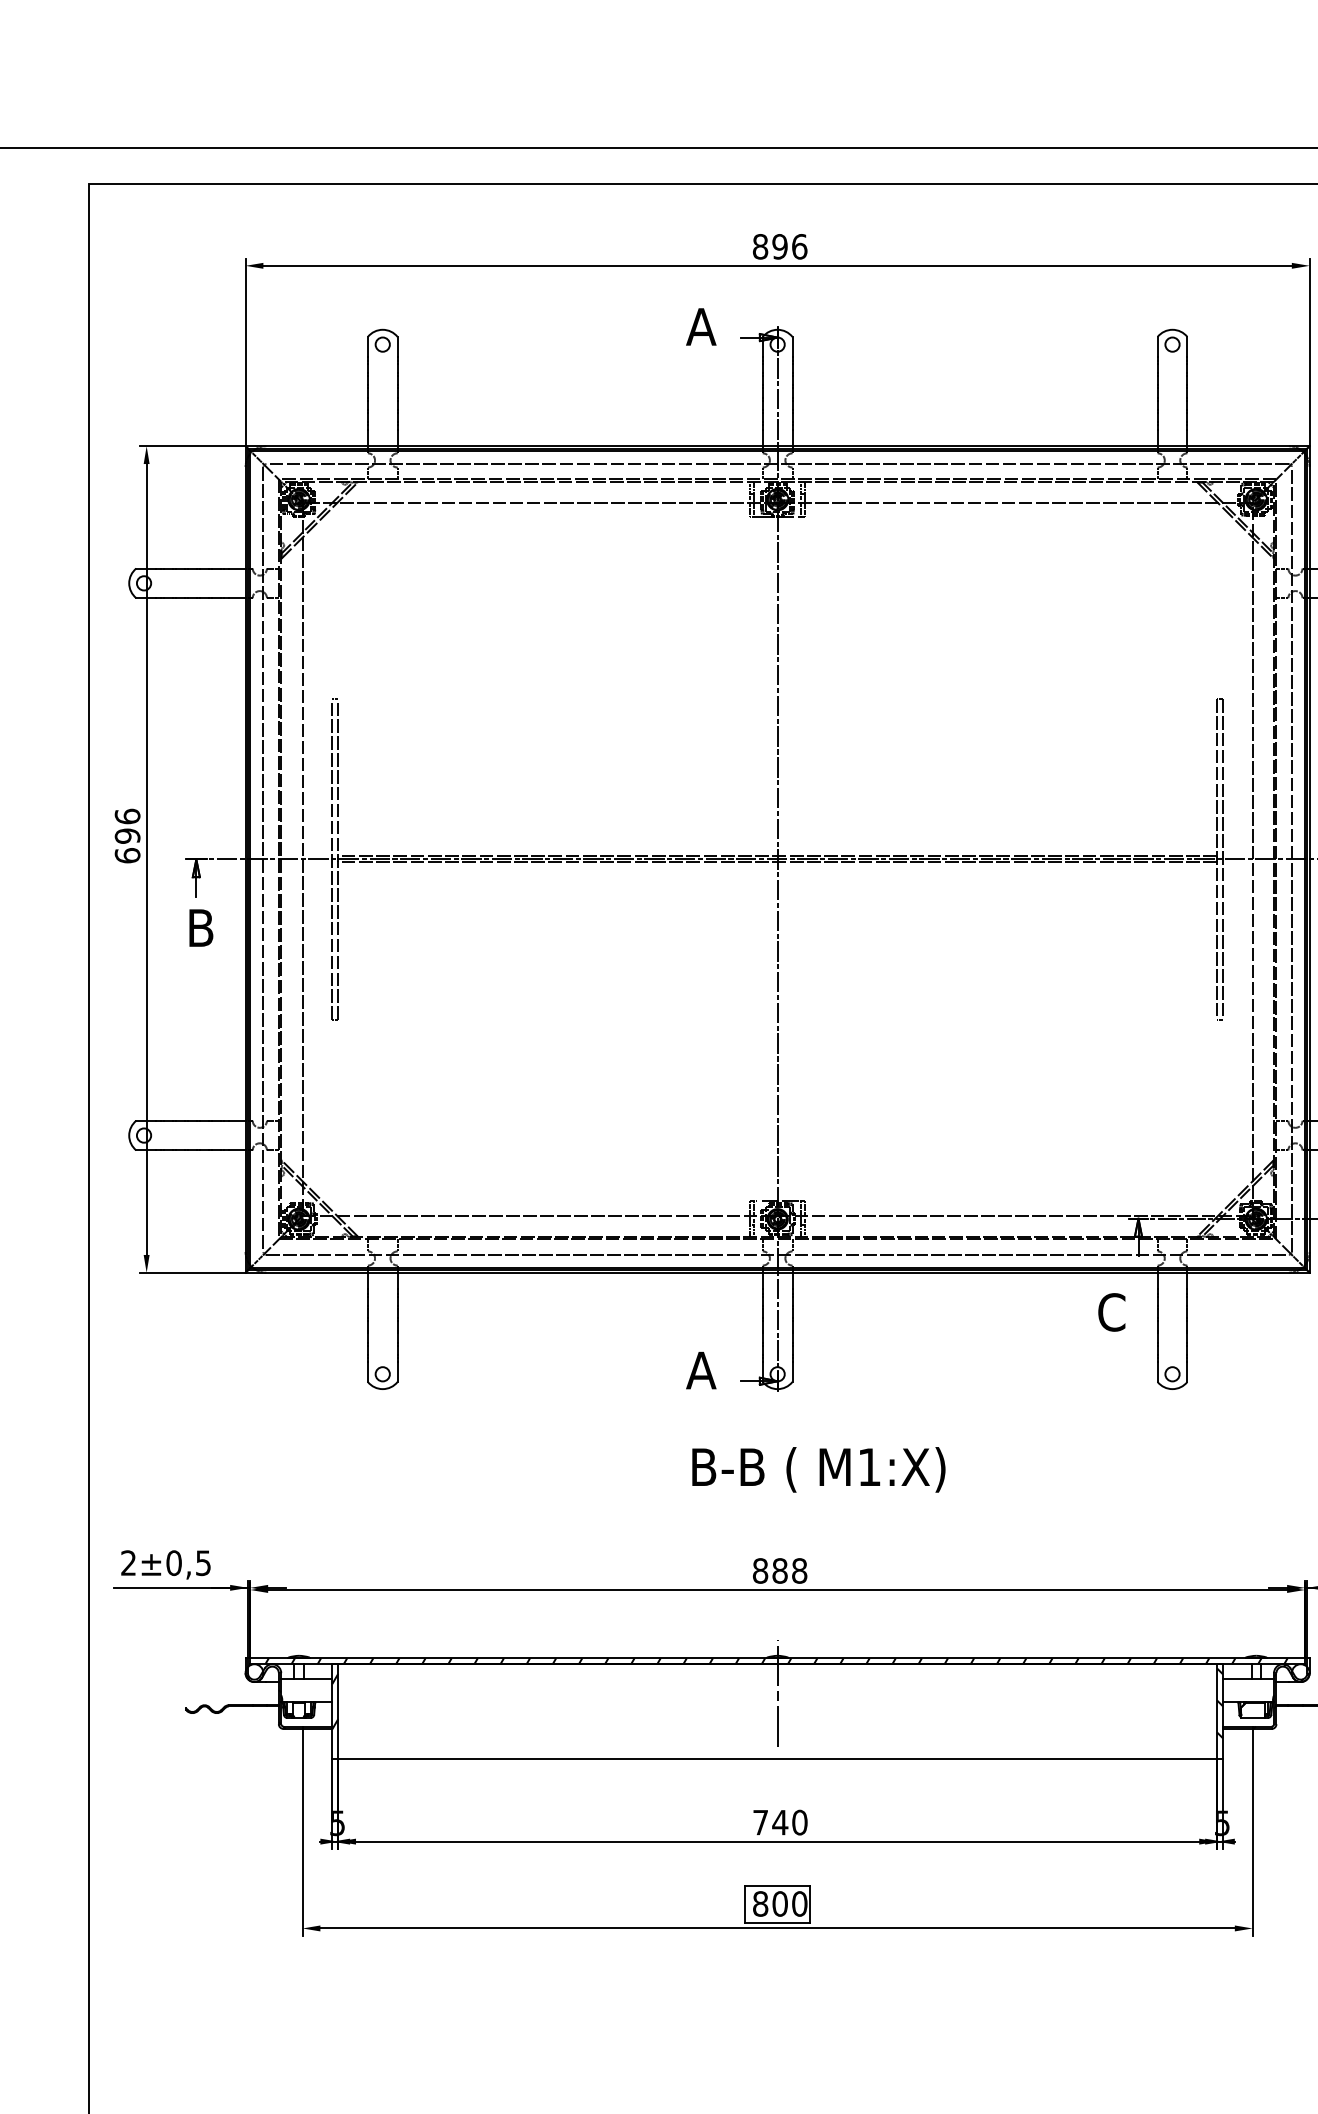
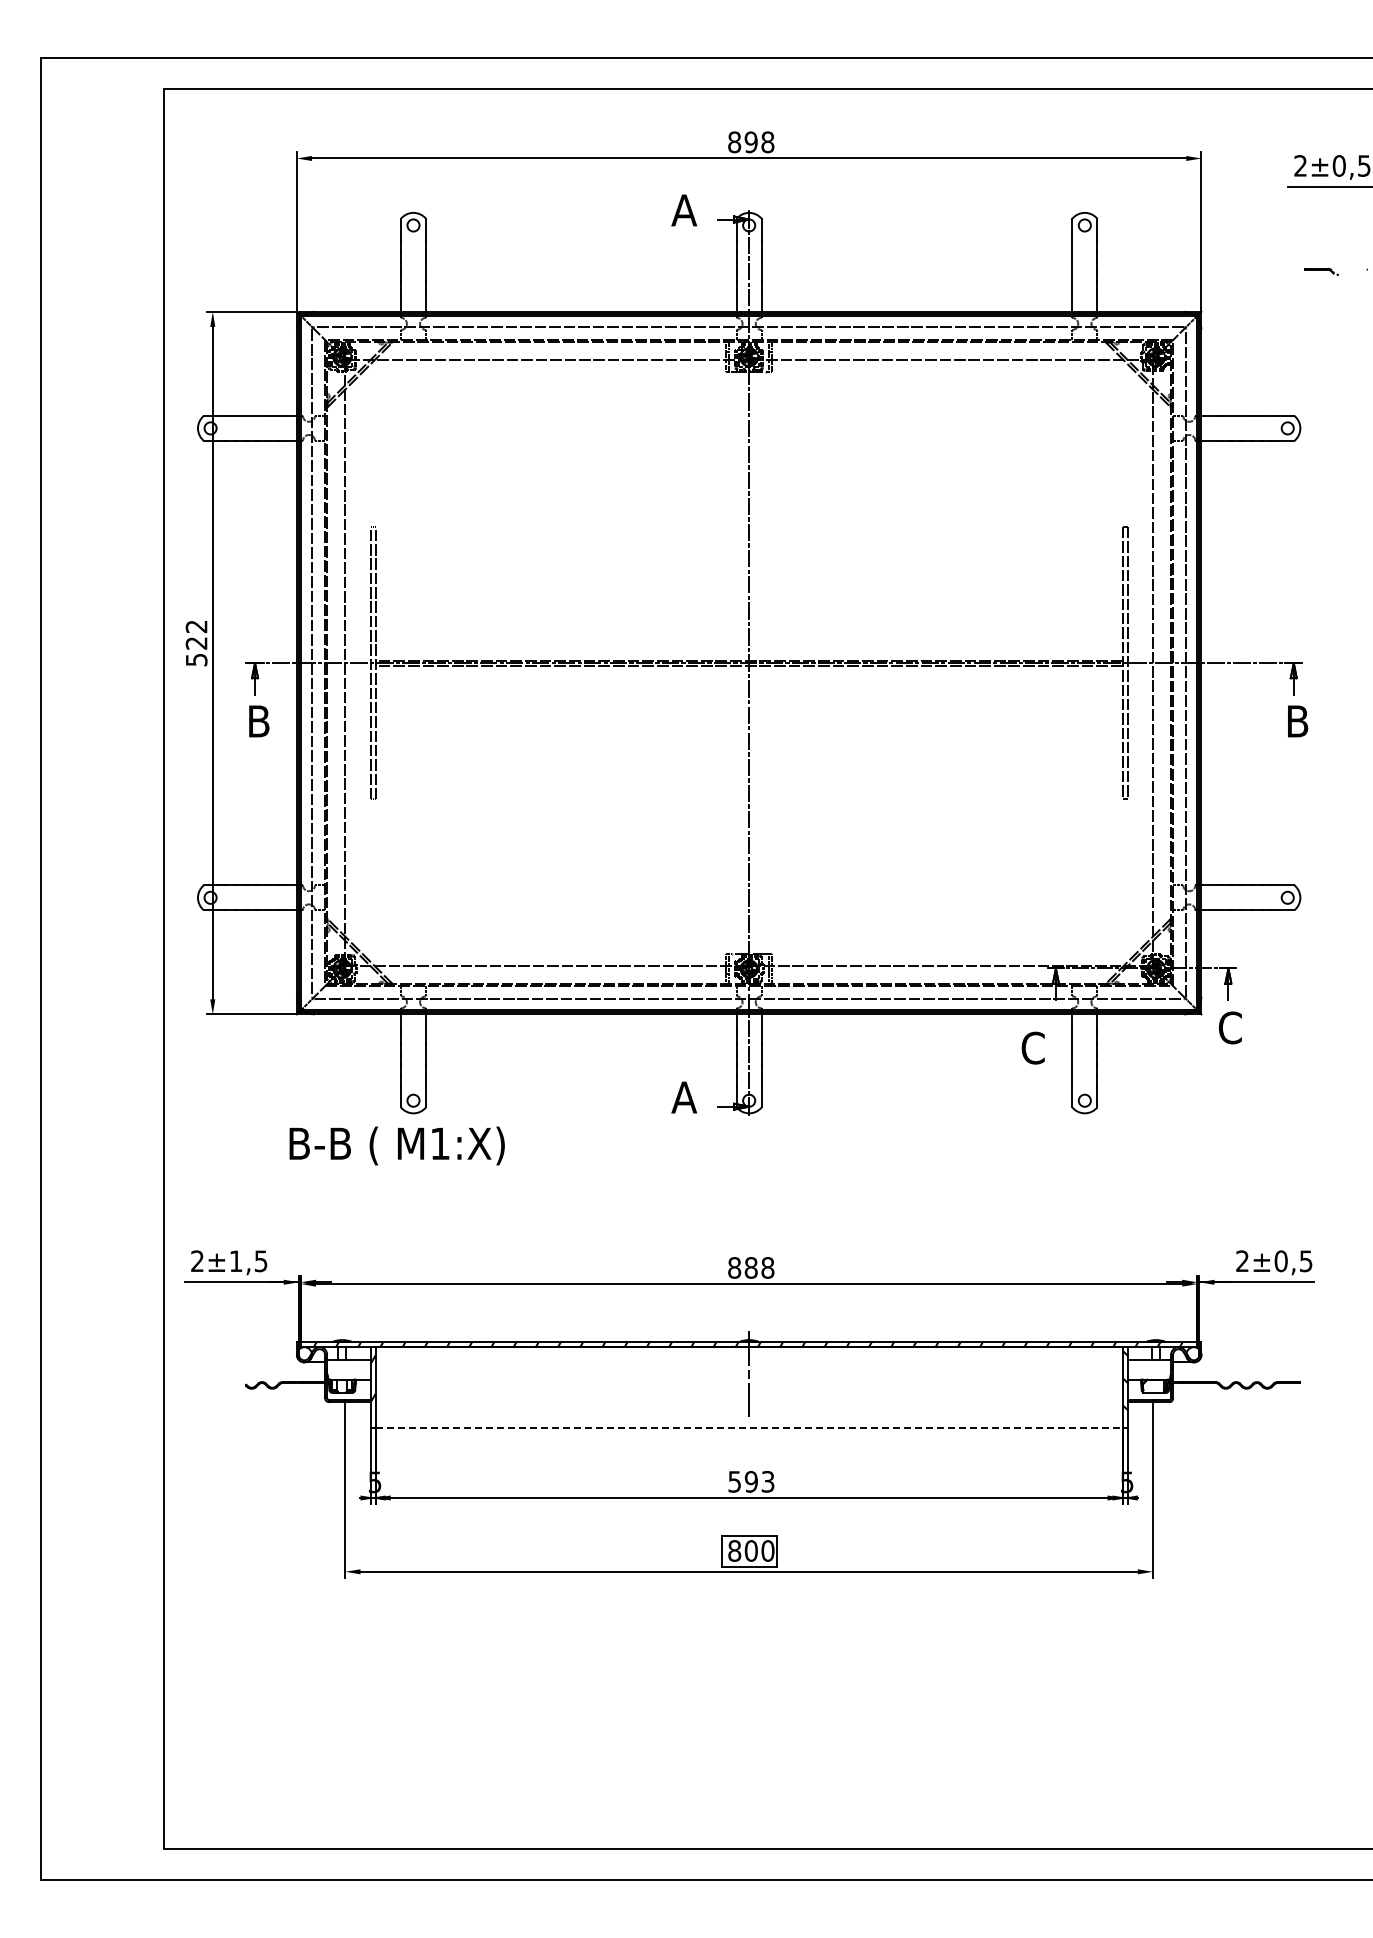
text: (799, 247) -> (767, 142), 896 -> 898
text: (127, 836) -> (196, 643), 696 -> 522
text: (818, 1469) -> (396, 1145), moved
text: (173, 1563) -> (235, 1261), ±0,5 -> ±1,5
line: (778, 1758) -> (749, 1427), solid -> dashed
text: (780, 1822) -> (751, 1481), 740 -> 593

